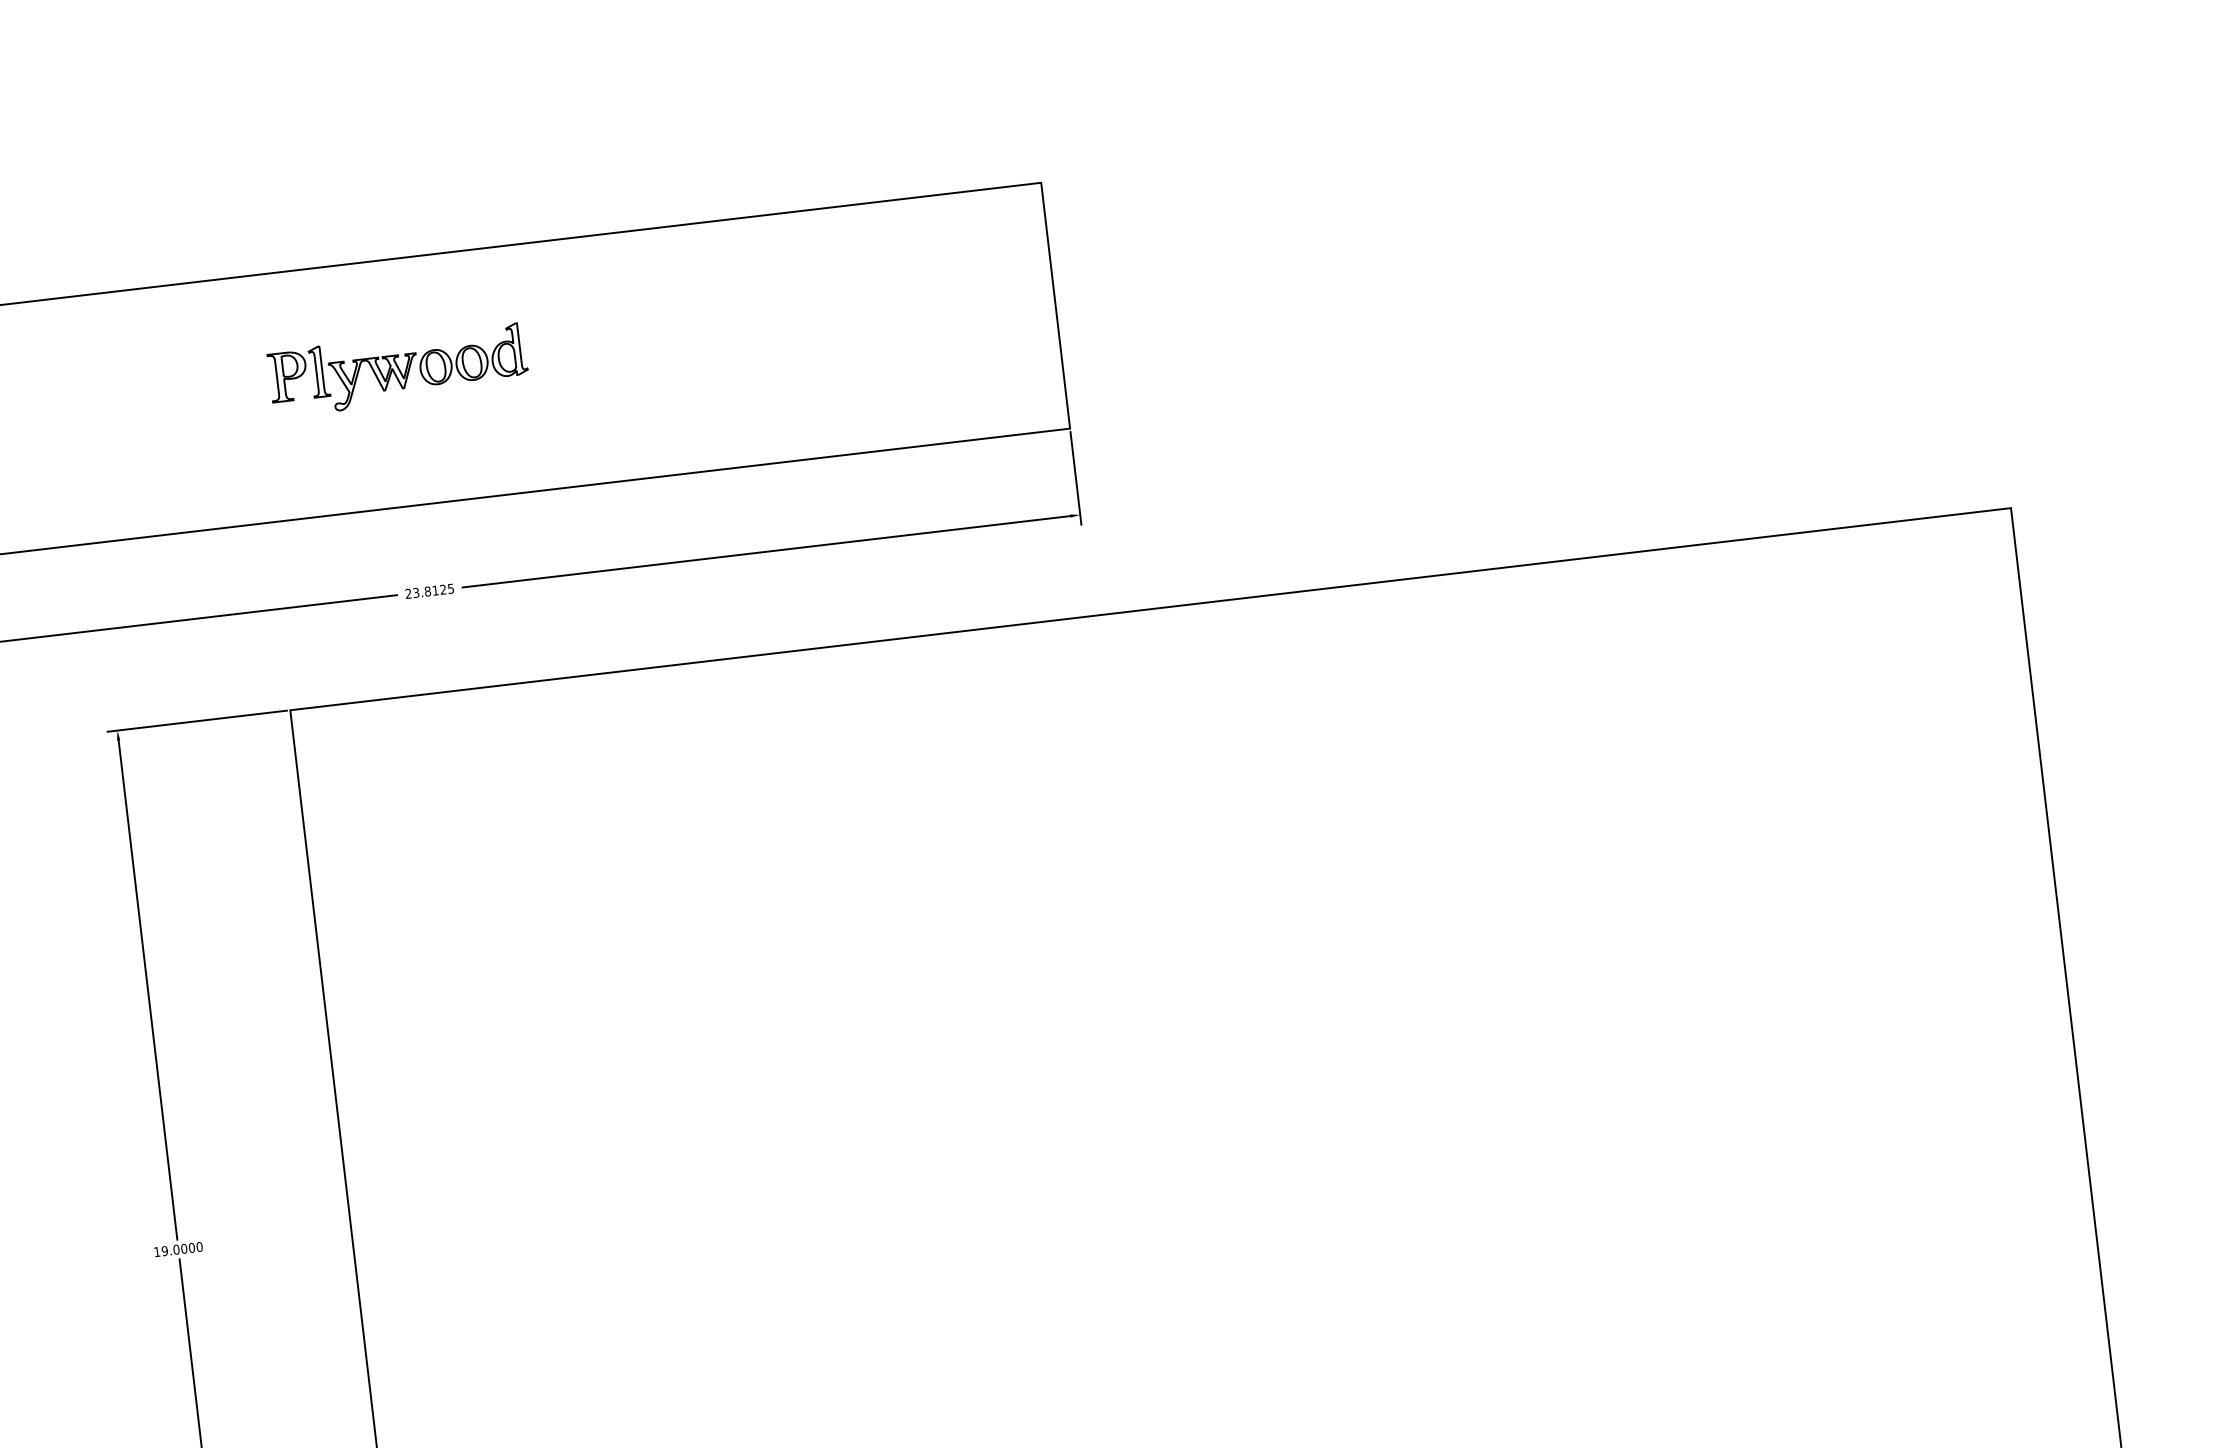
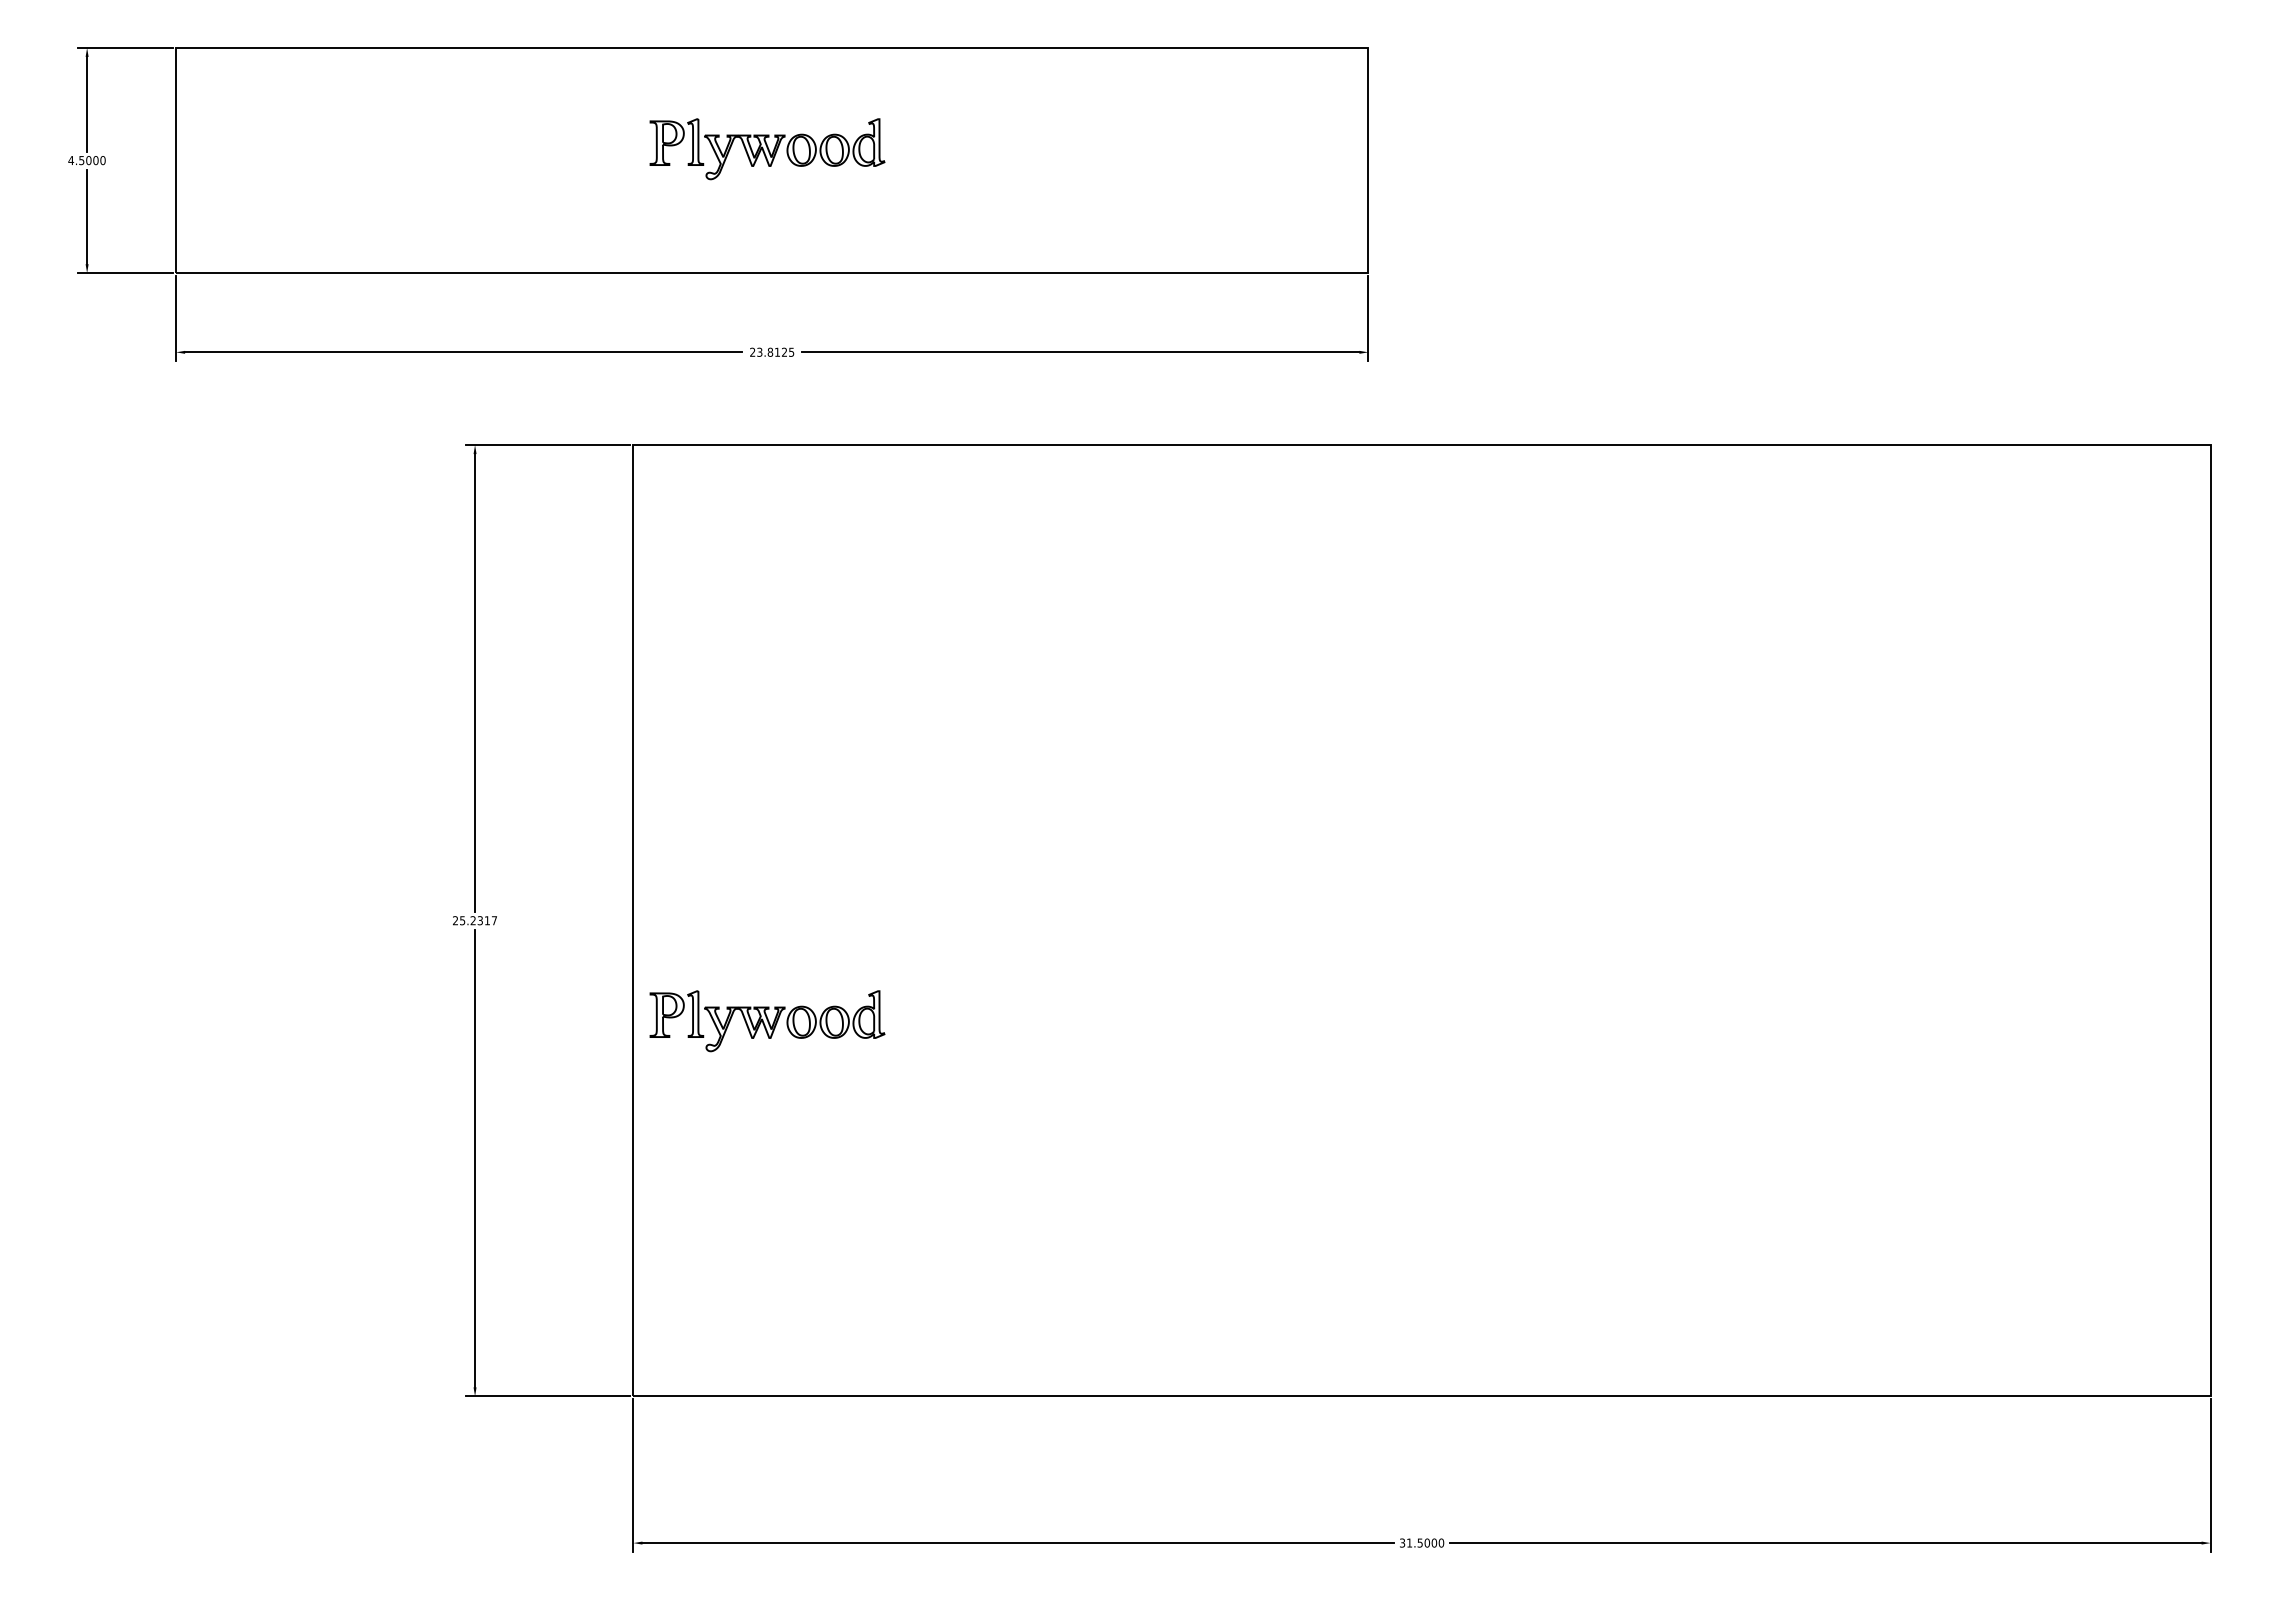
text: (178, 1249) -> (475, 920), 19.0000 -> 25.2317
part: (510, 1321) -> (767, 1021), added

